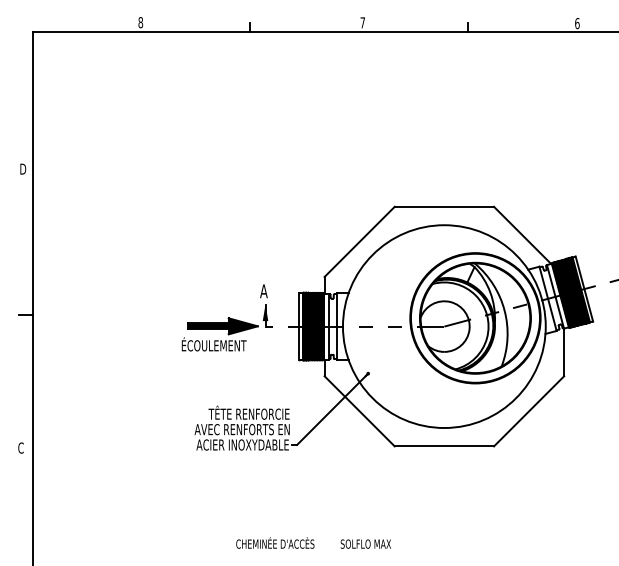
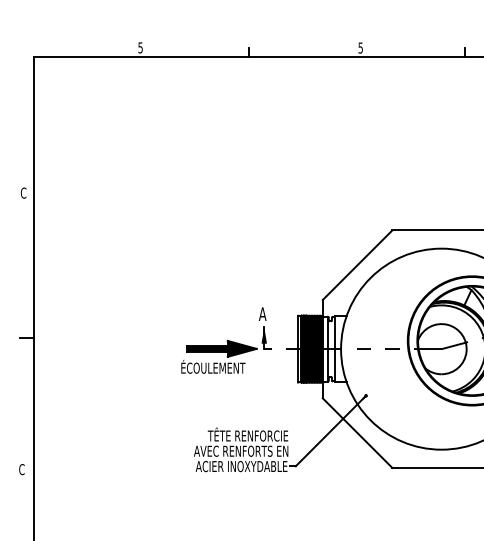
text: (140, 22) -> (140, 47), 8 -> 5
text: (362, 22) -> (360, 47), 7 -> 5
text: (23, 168) -> (24, 192), D -> C

